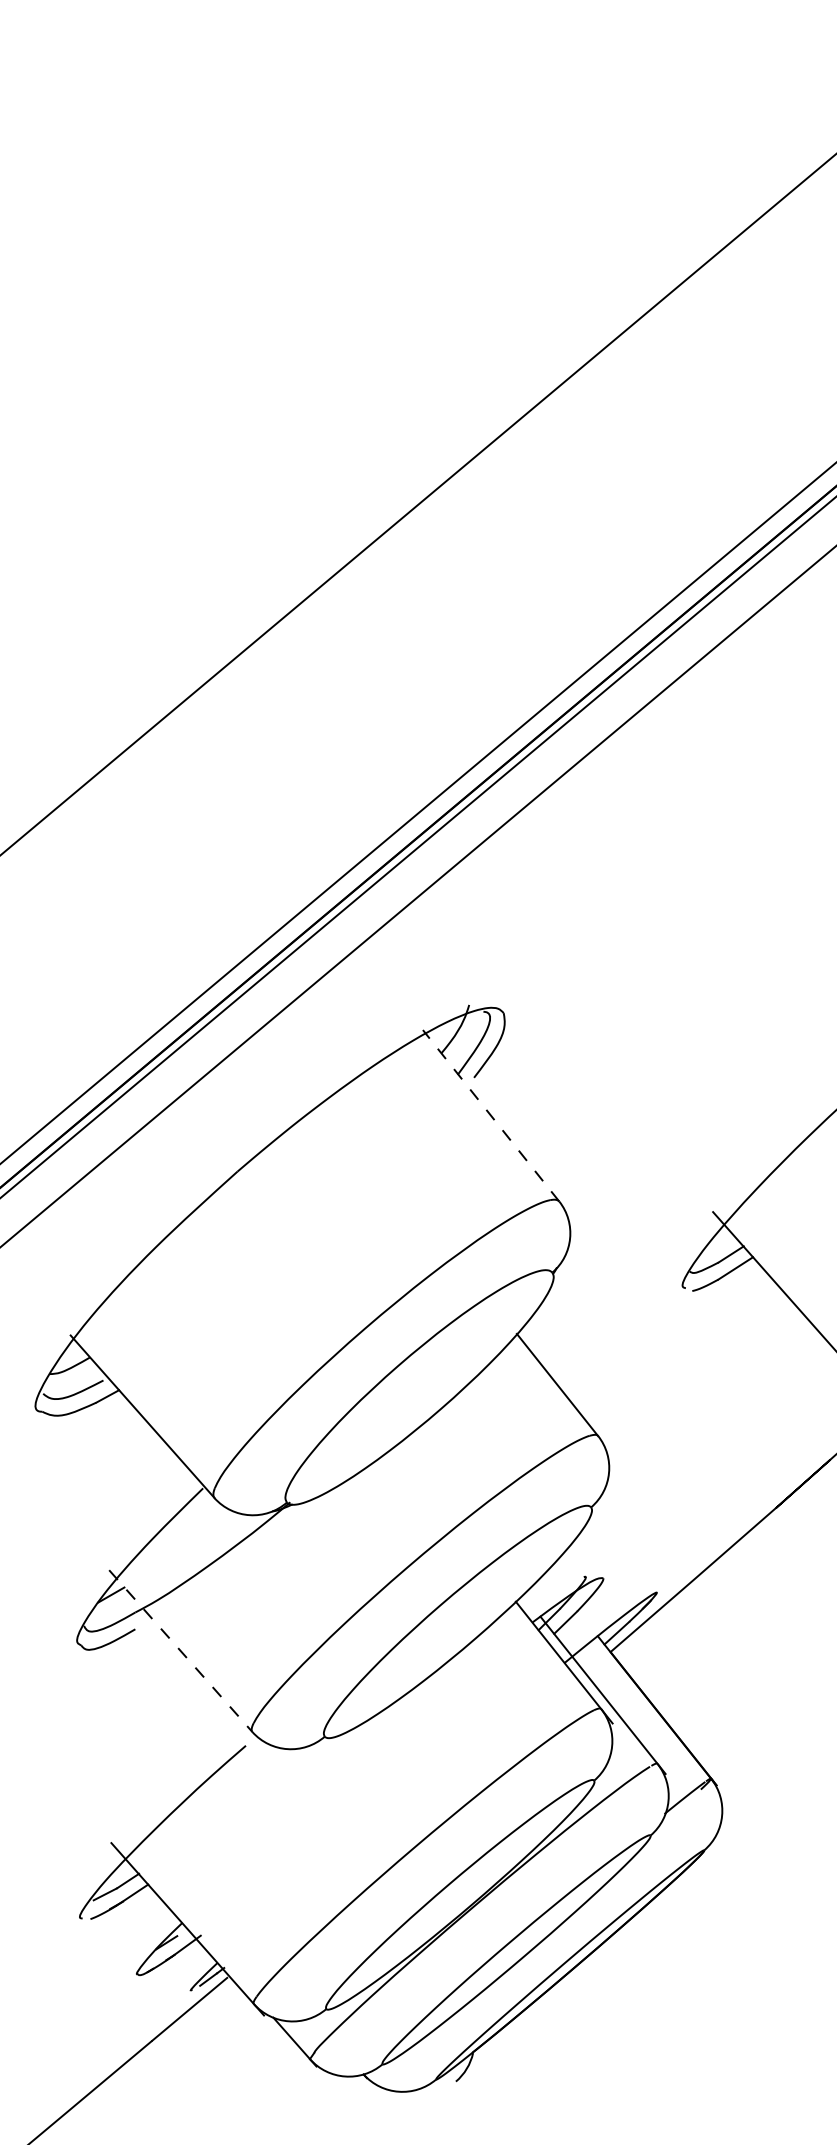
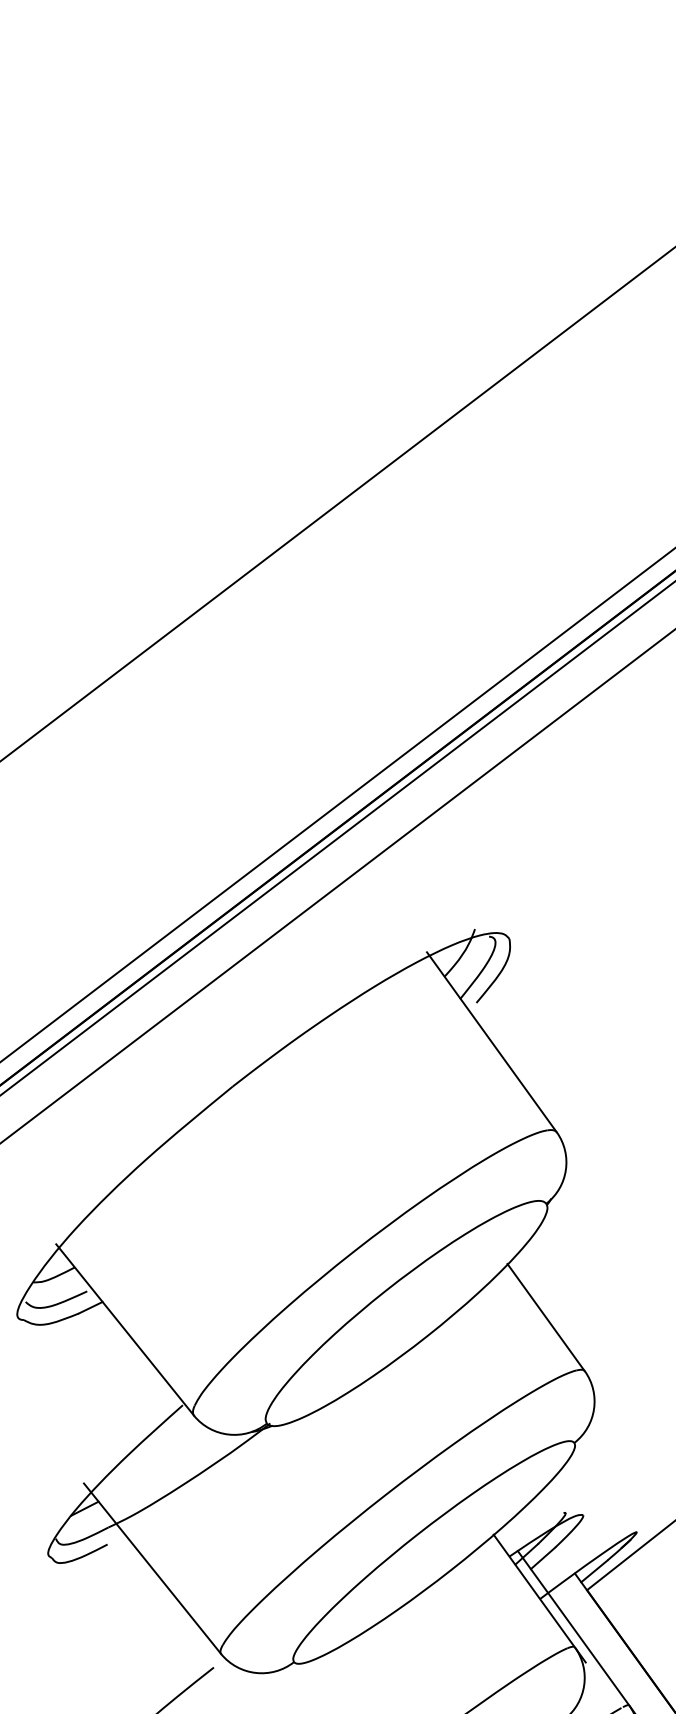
line: (491, 1115) -> (492, 1041), dashed -> solid
line: (180, 1651) -> (152, 1569), dashed -> solid

